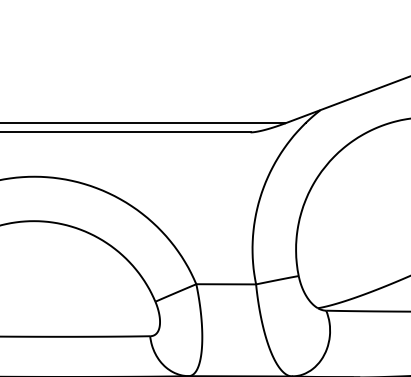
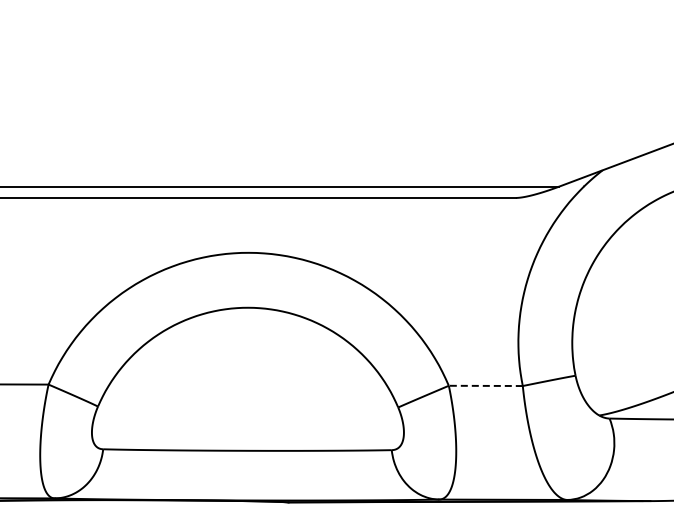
line: (225, 283) -> (485, 385), solid -> dashed

